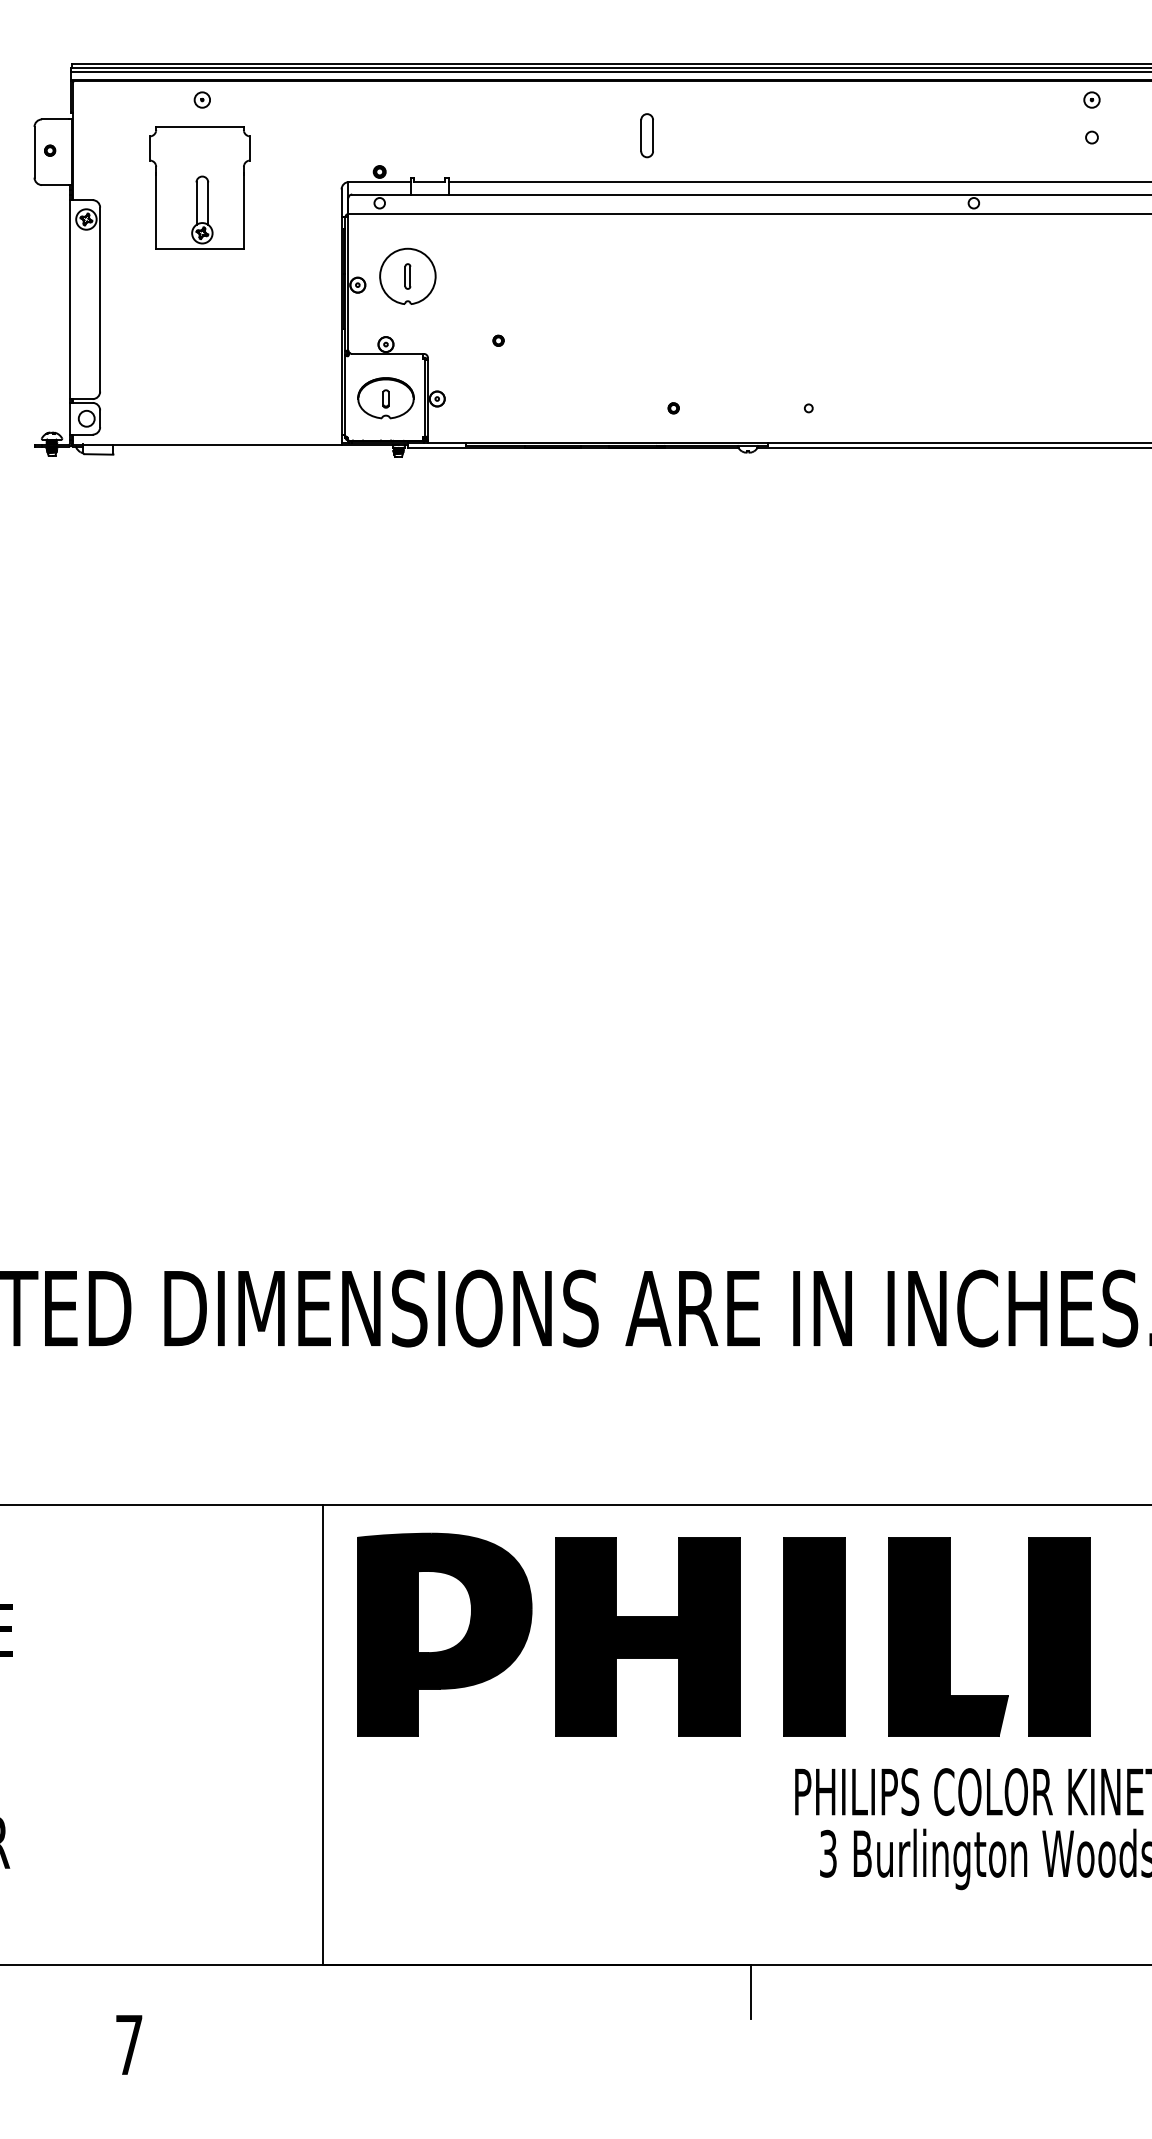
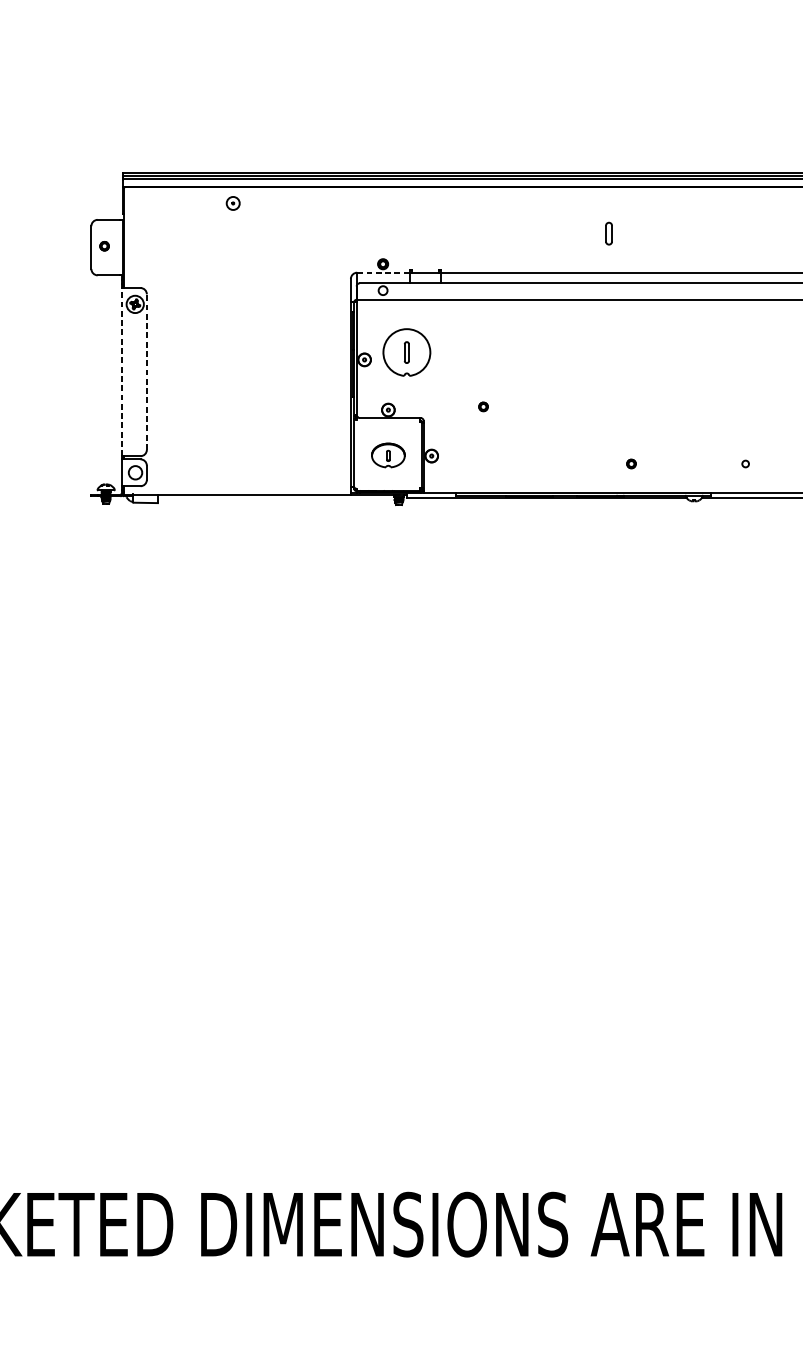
part: (646, 135) -> (608, 233), size x0.6
line: (380, 182) -> (383, 273), solid -> dashed
part: (199, 187) -> (230, 277), removed
line: (70, 299) -> (121, 372), solid -> dashed
line: (100, 299) -> (147, 372), solid -> dashed
part: (385, 398) -> (387, 455), size x0.7

